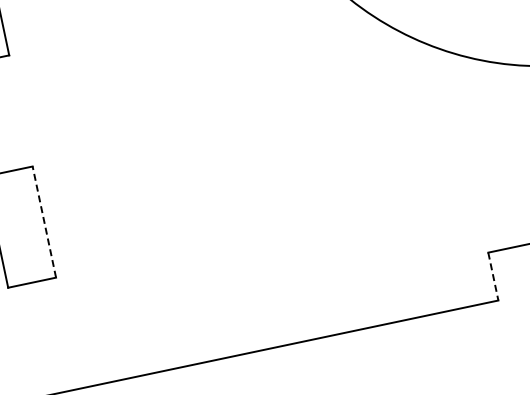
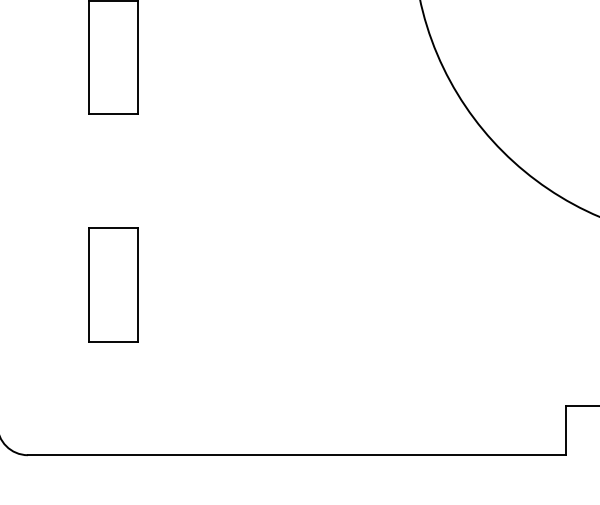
line: (44, 221) -> (138, 284), dashed -> solid
line: (493, 277) -> (566, 431), dashed -> solid

